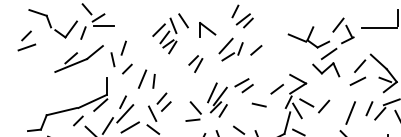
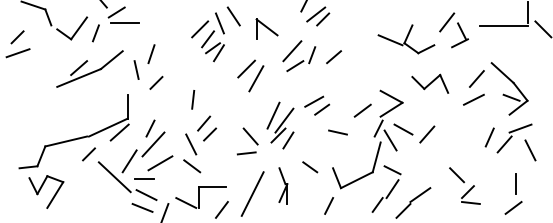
line: (329, 54) -> (434, 62), removed
part: (195, 63) -> (250, 75), size x1.4
line: (142, 78) -> (177, 96), removed
line: (350, 113) -> (463, 143), removed

